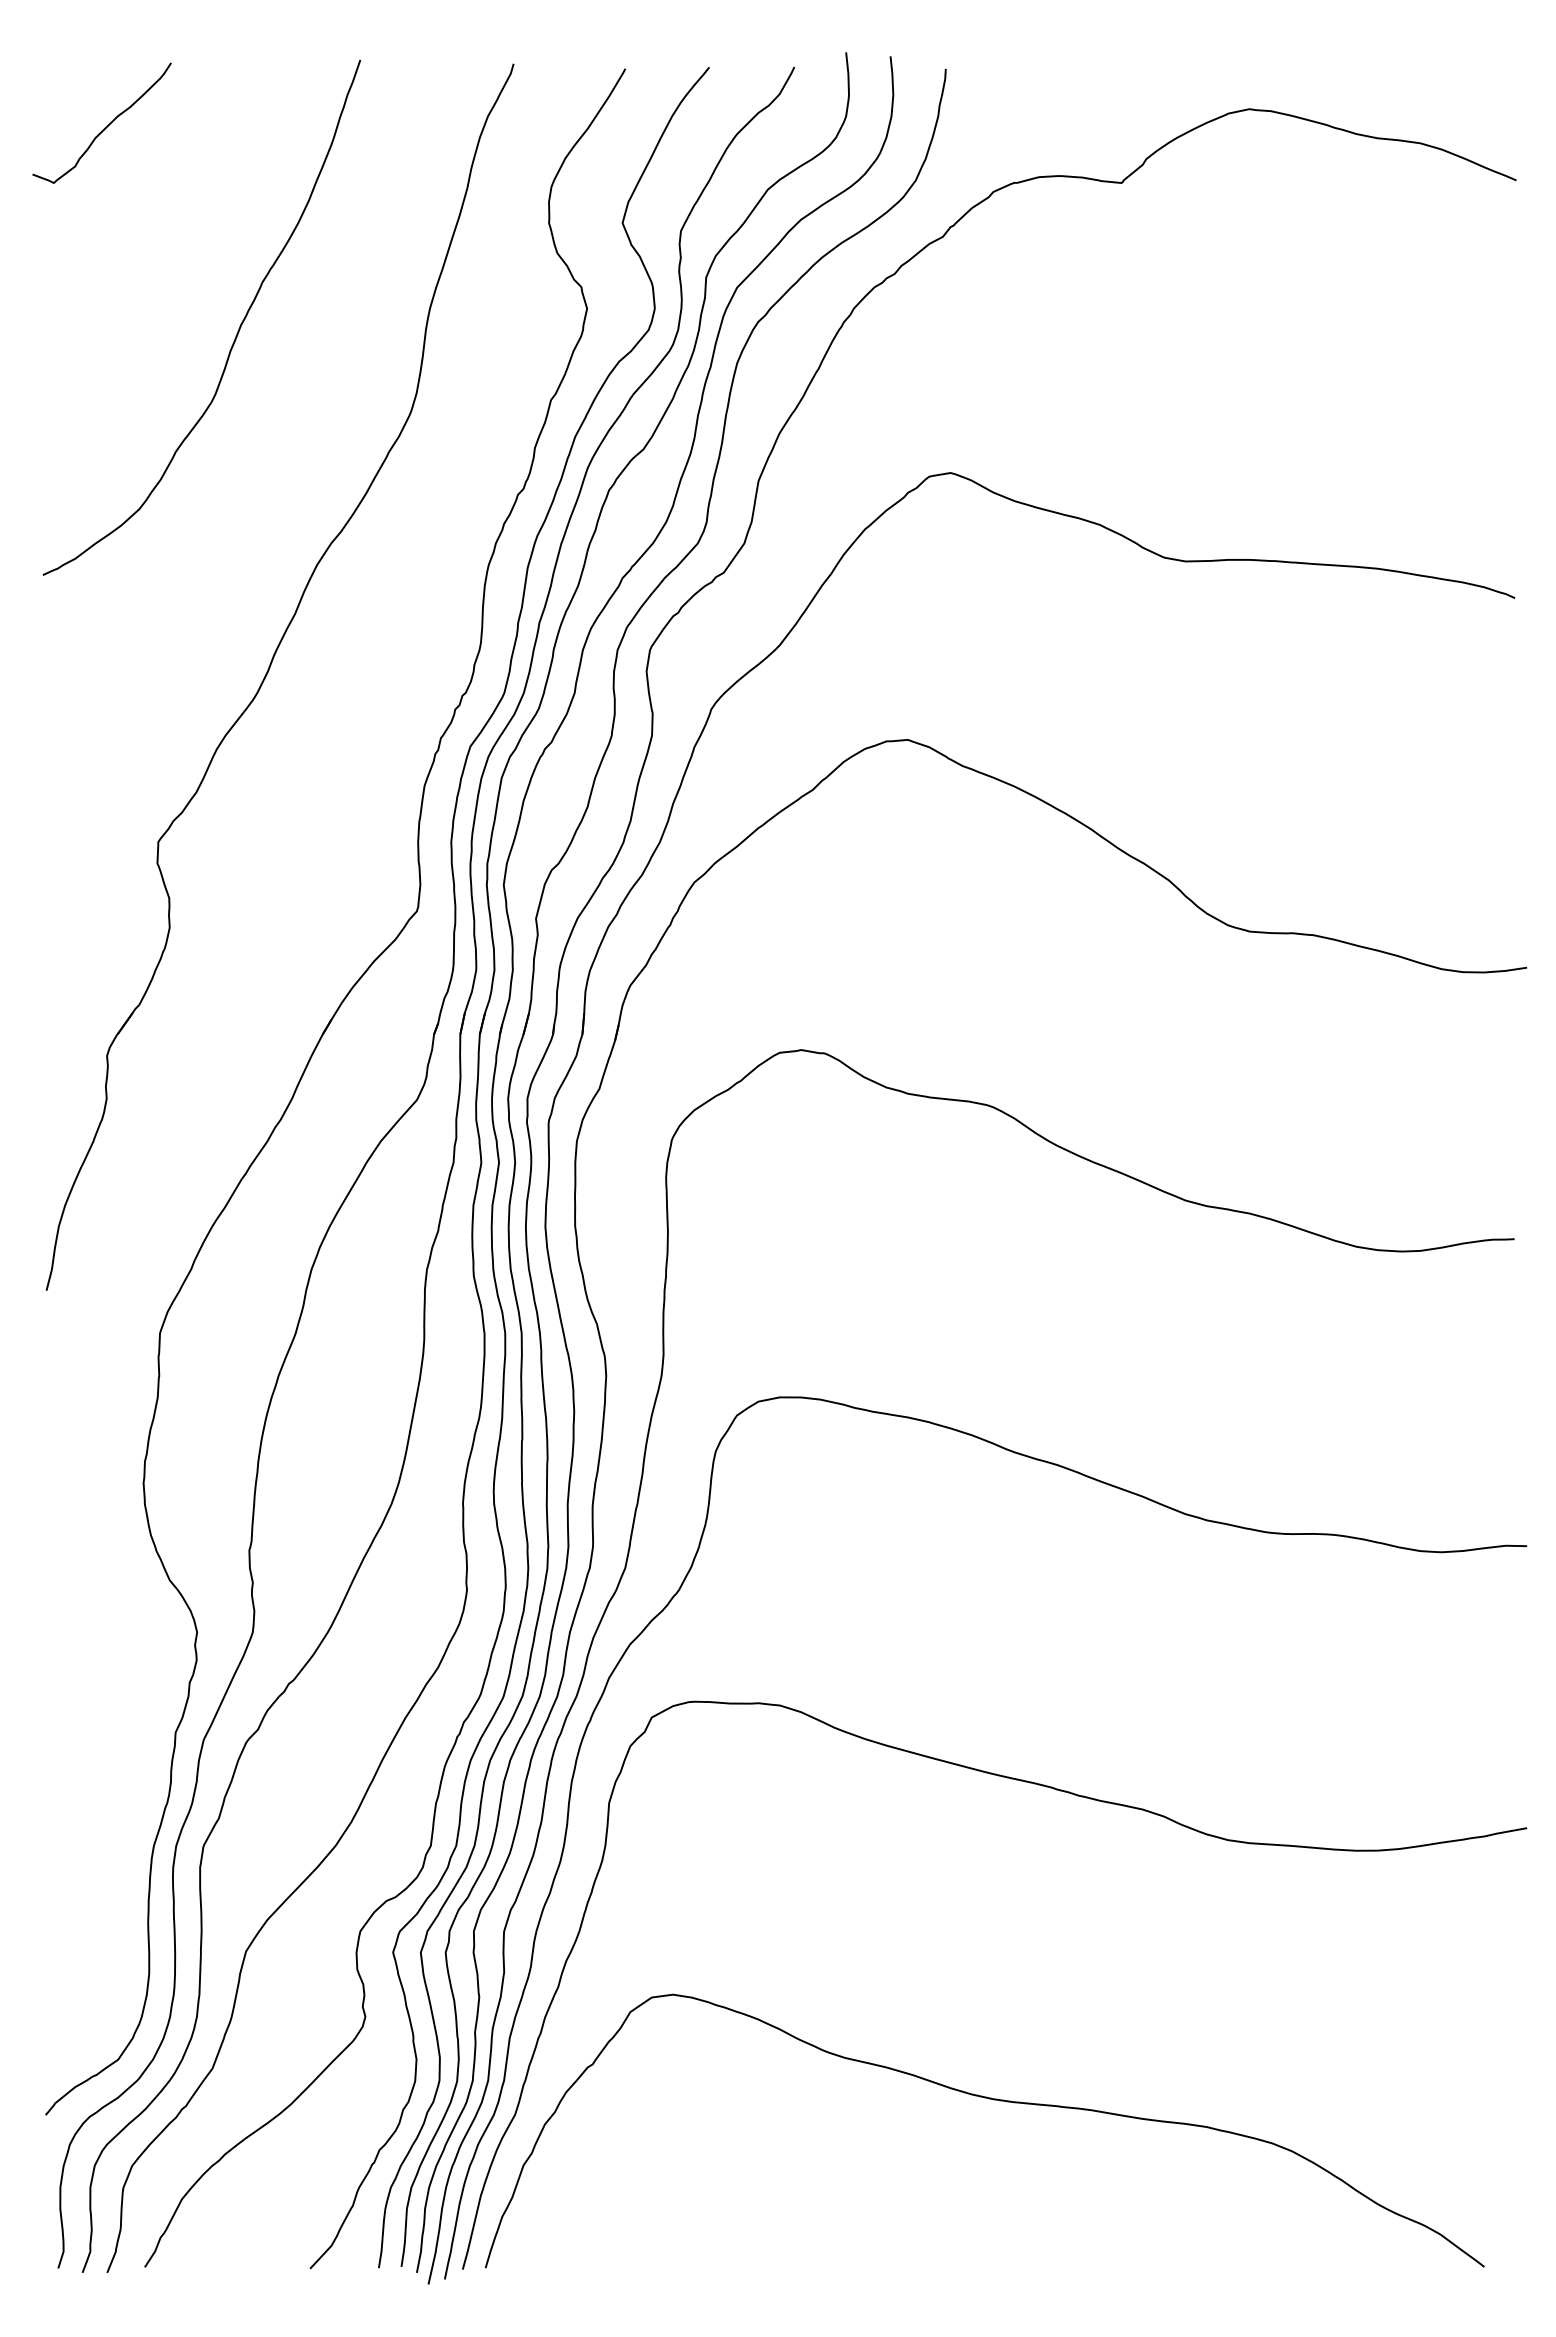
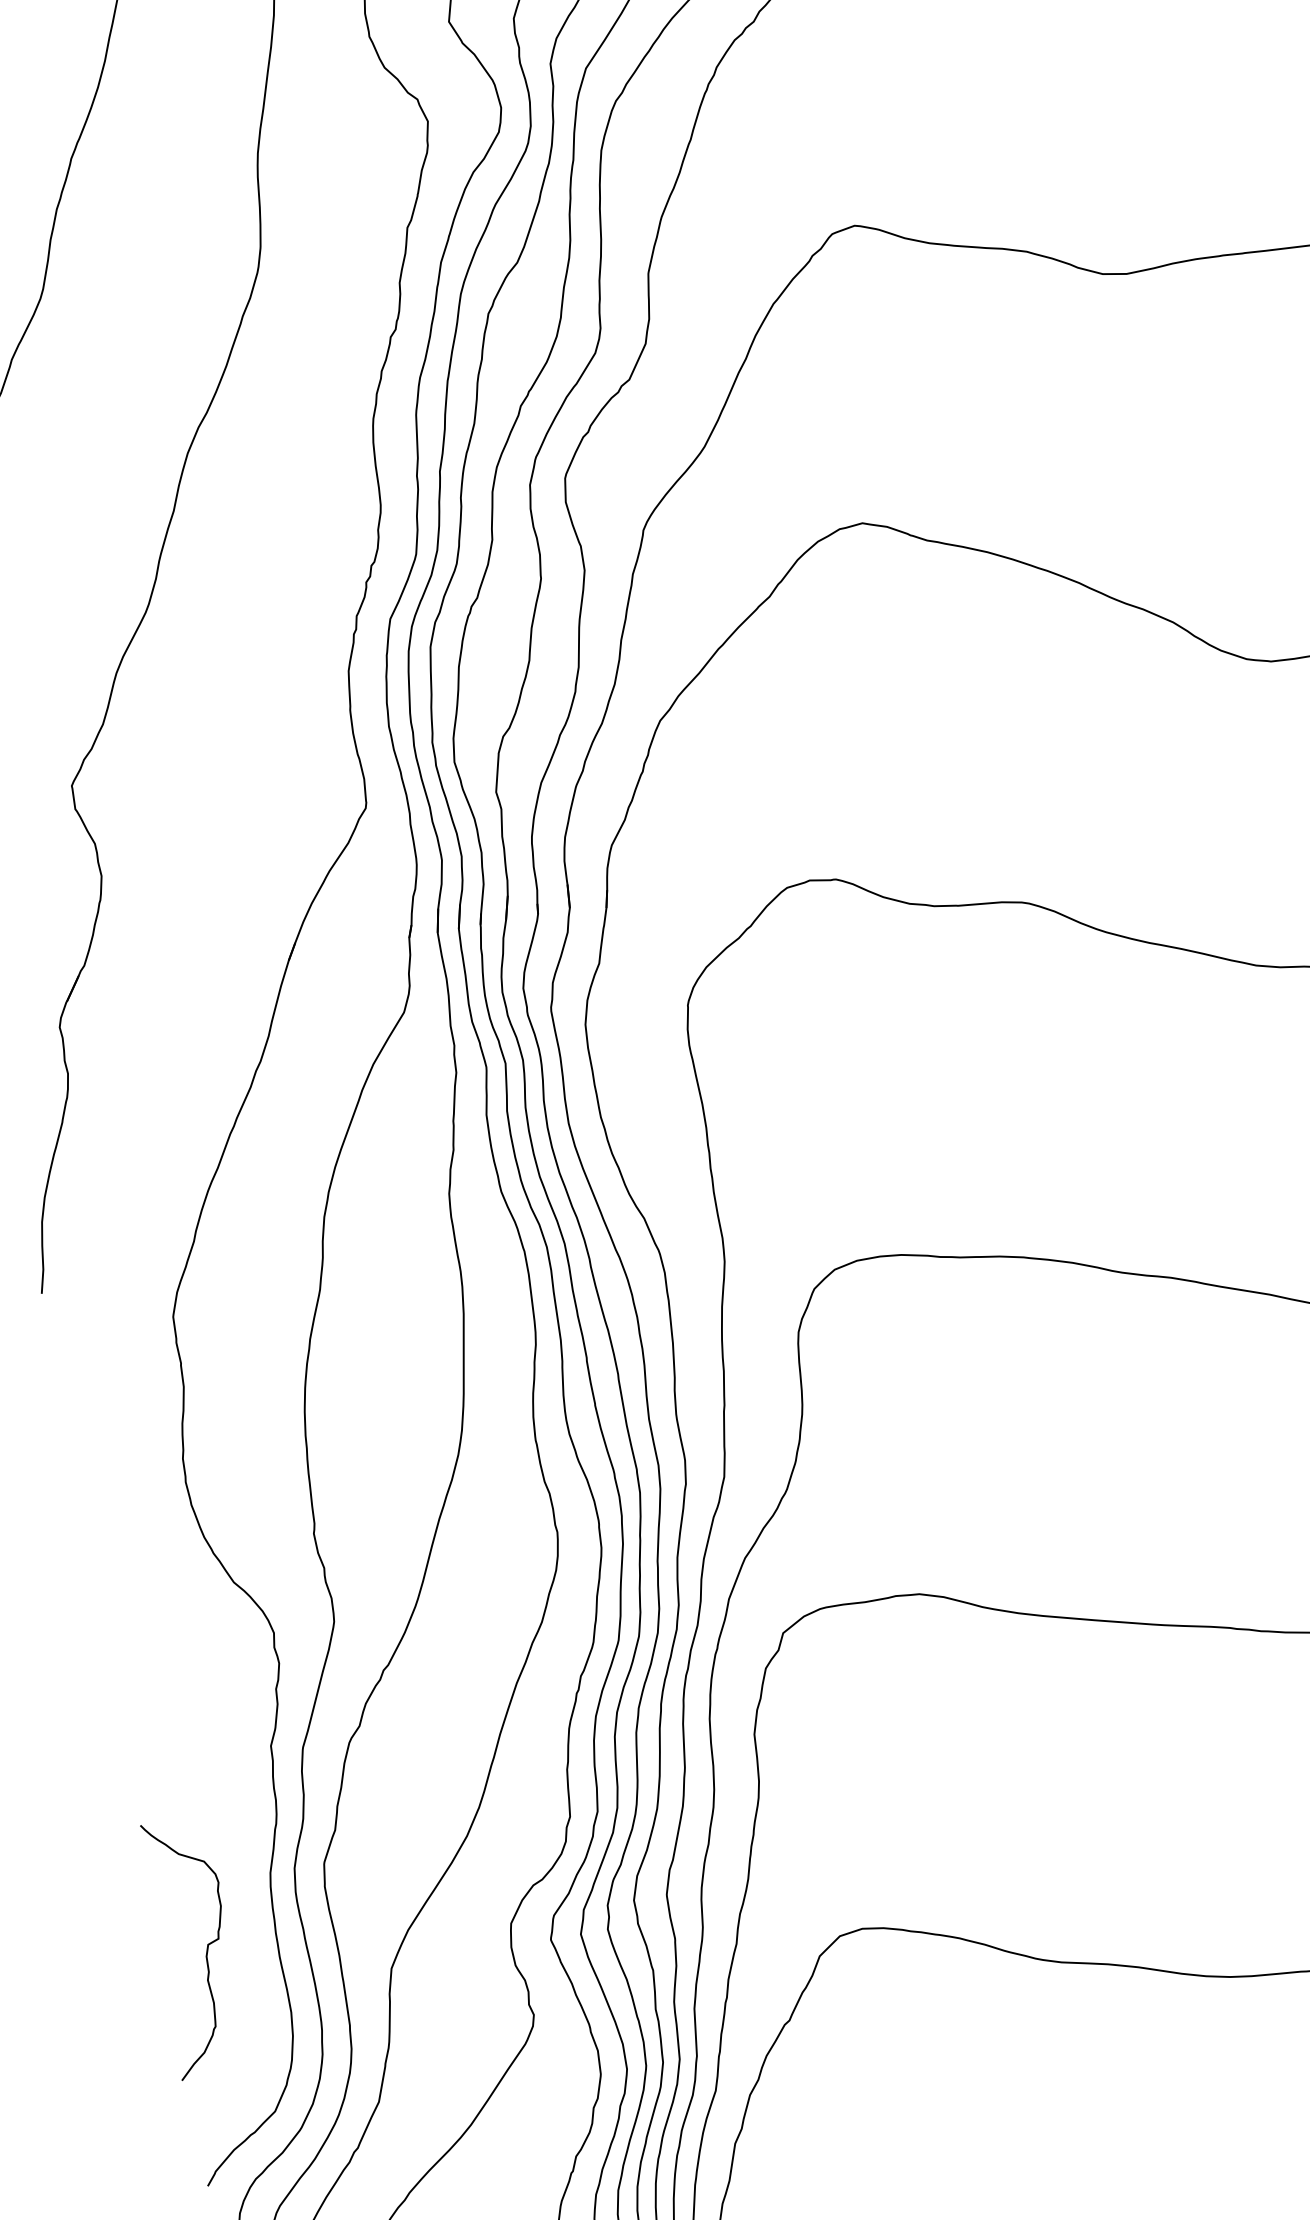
curve: (84, 1901) -> (206, 1947), added

